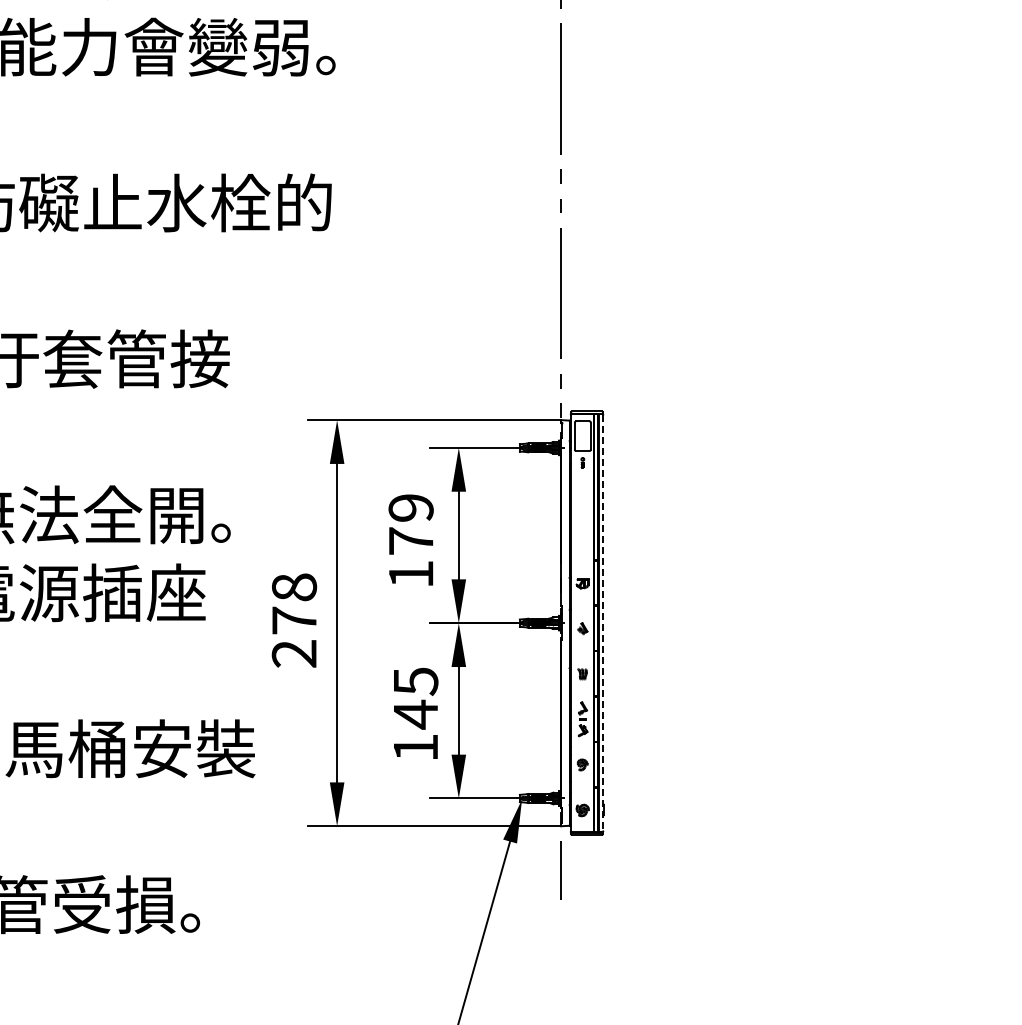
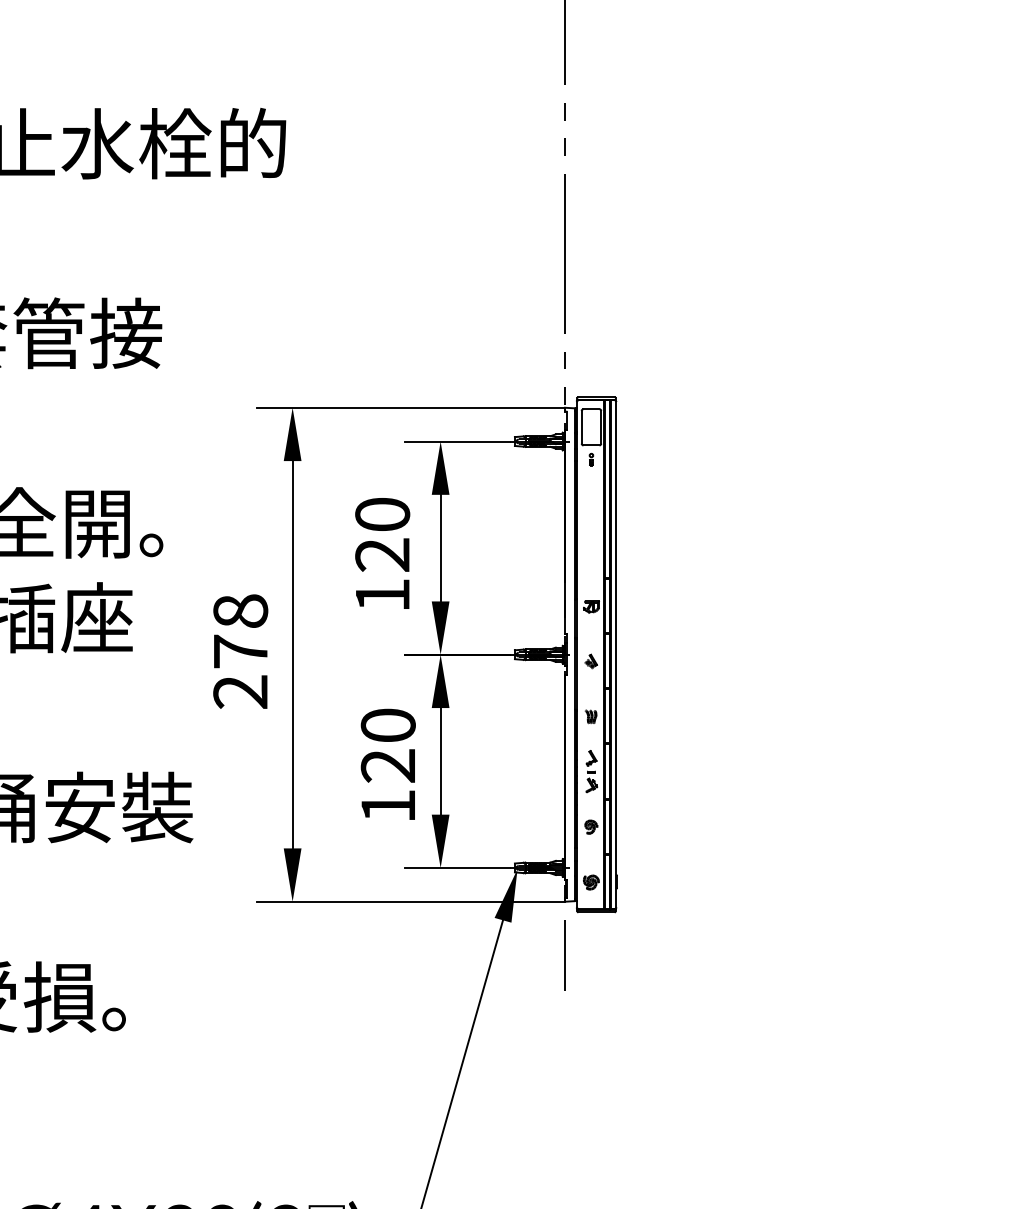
text: (410, 524) -> (381, 534), 179 -> 120
line: (603, 623) -> (616, 655), dashed -> solid
text: (415, 698) -> (387, 746), 145 -> 120

